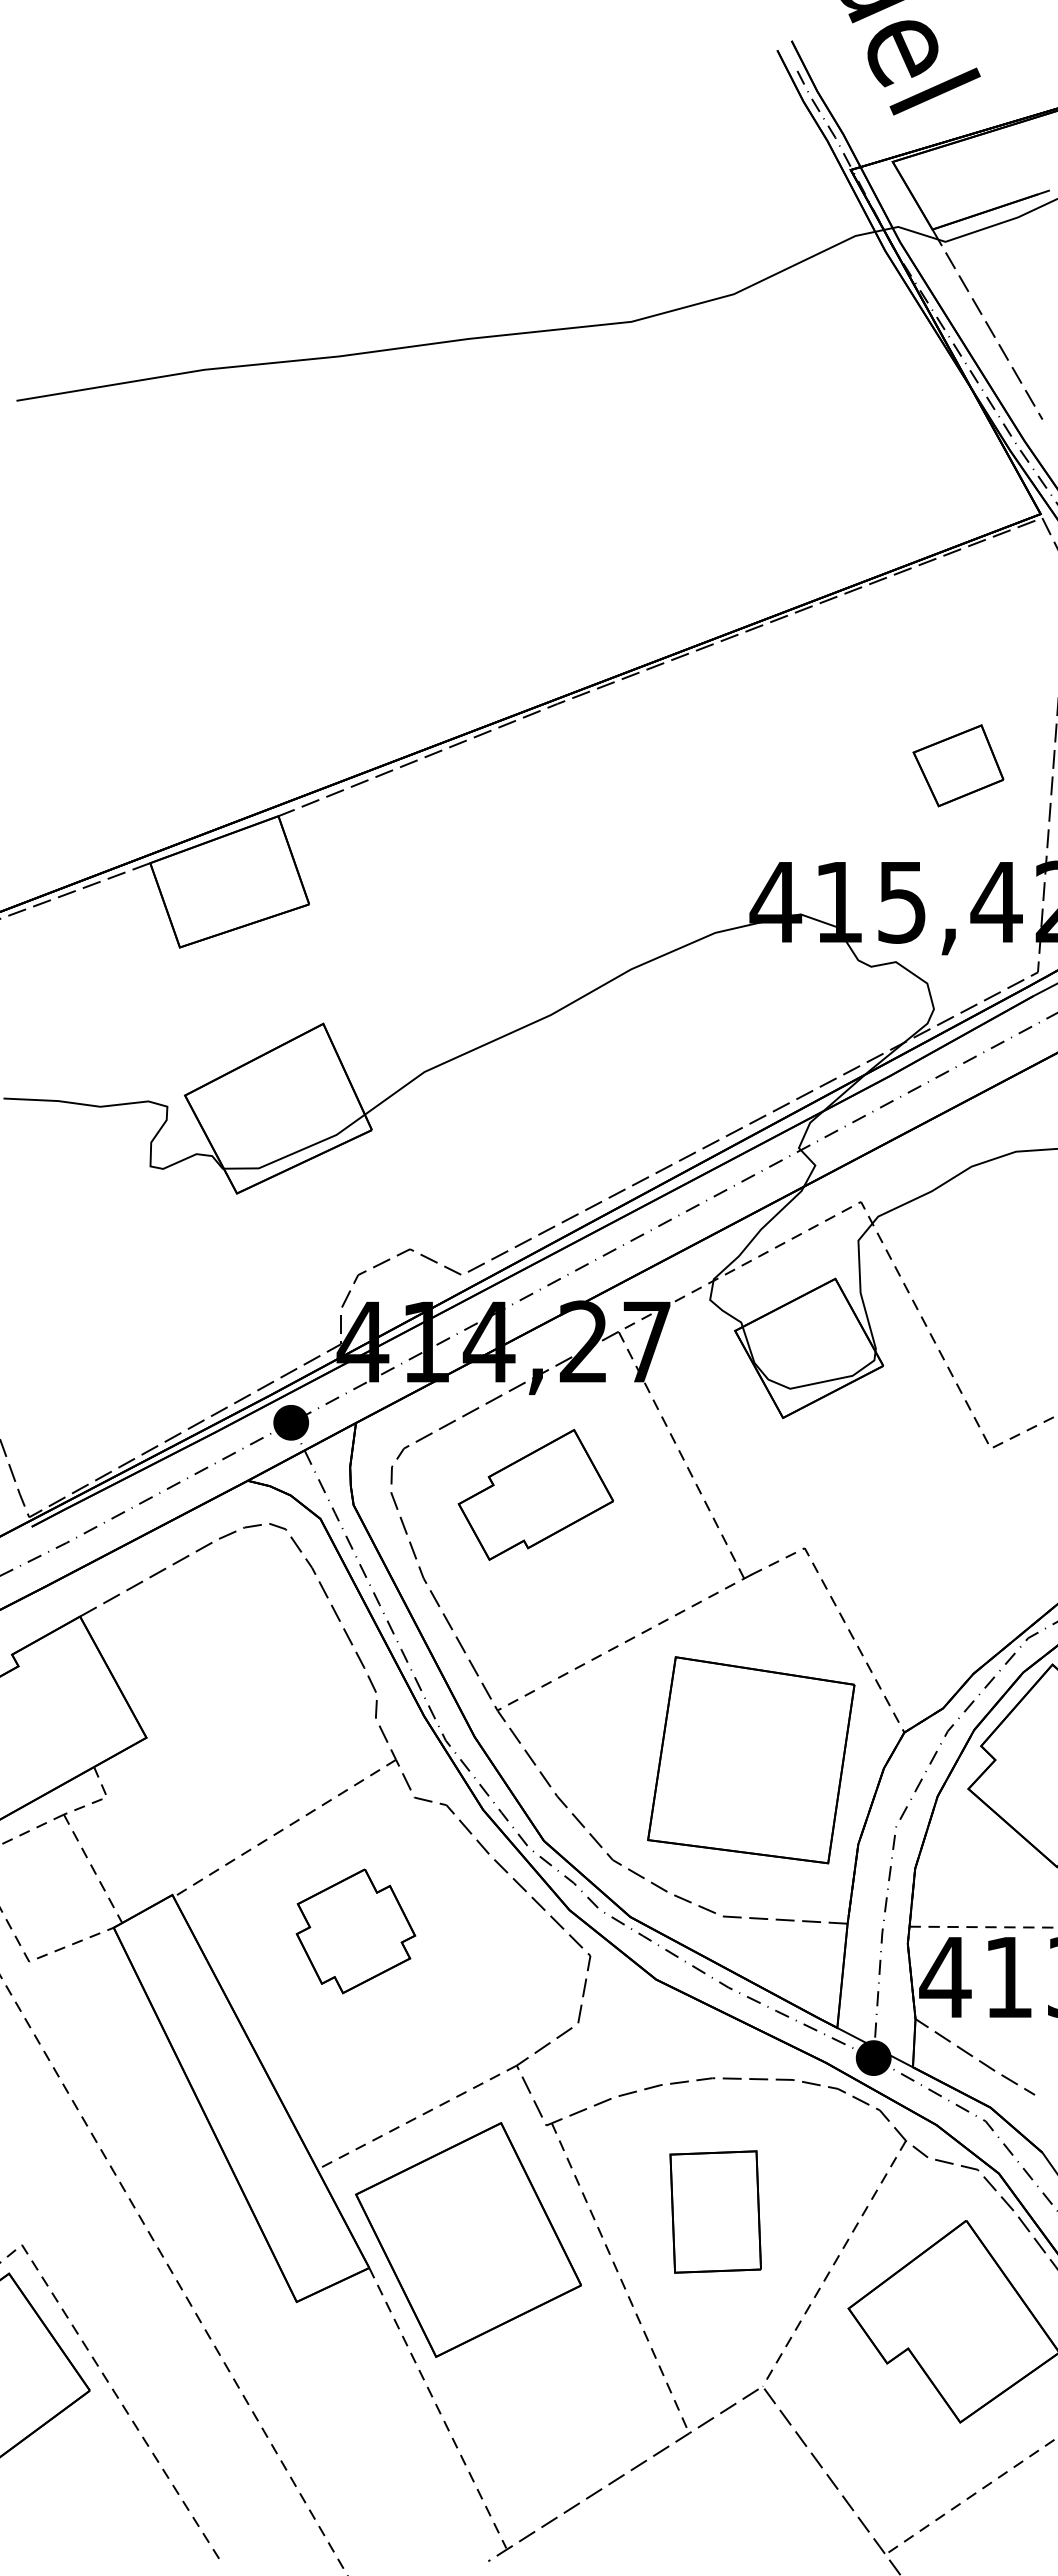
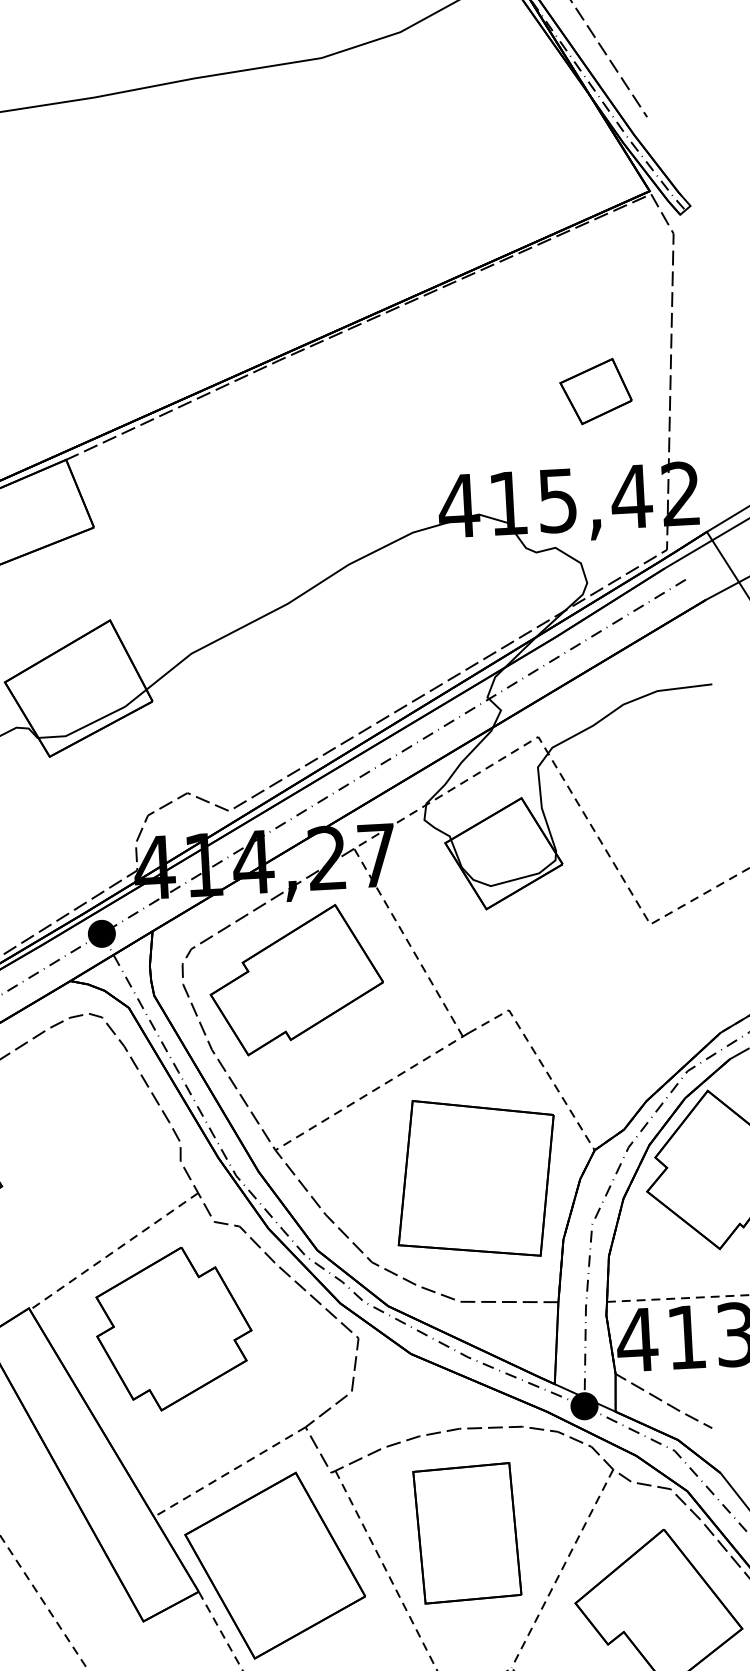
part: (535, 1494) -> (296, 979), size x1.43
part: (355, 1931) -> (173, 1329), size x1.67
part: (715, 2211) -> (467, 1532), size x1.43

